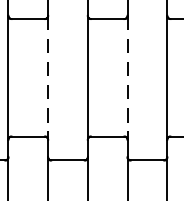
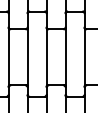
line: (47, 78) -> (27, 57), dashed -> solid
line: (127, 78) -> (65, 57), dashed -> solid

